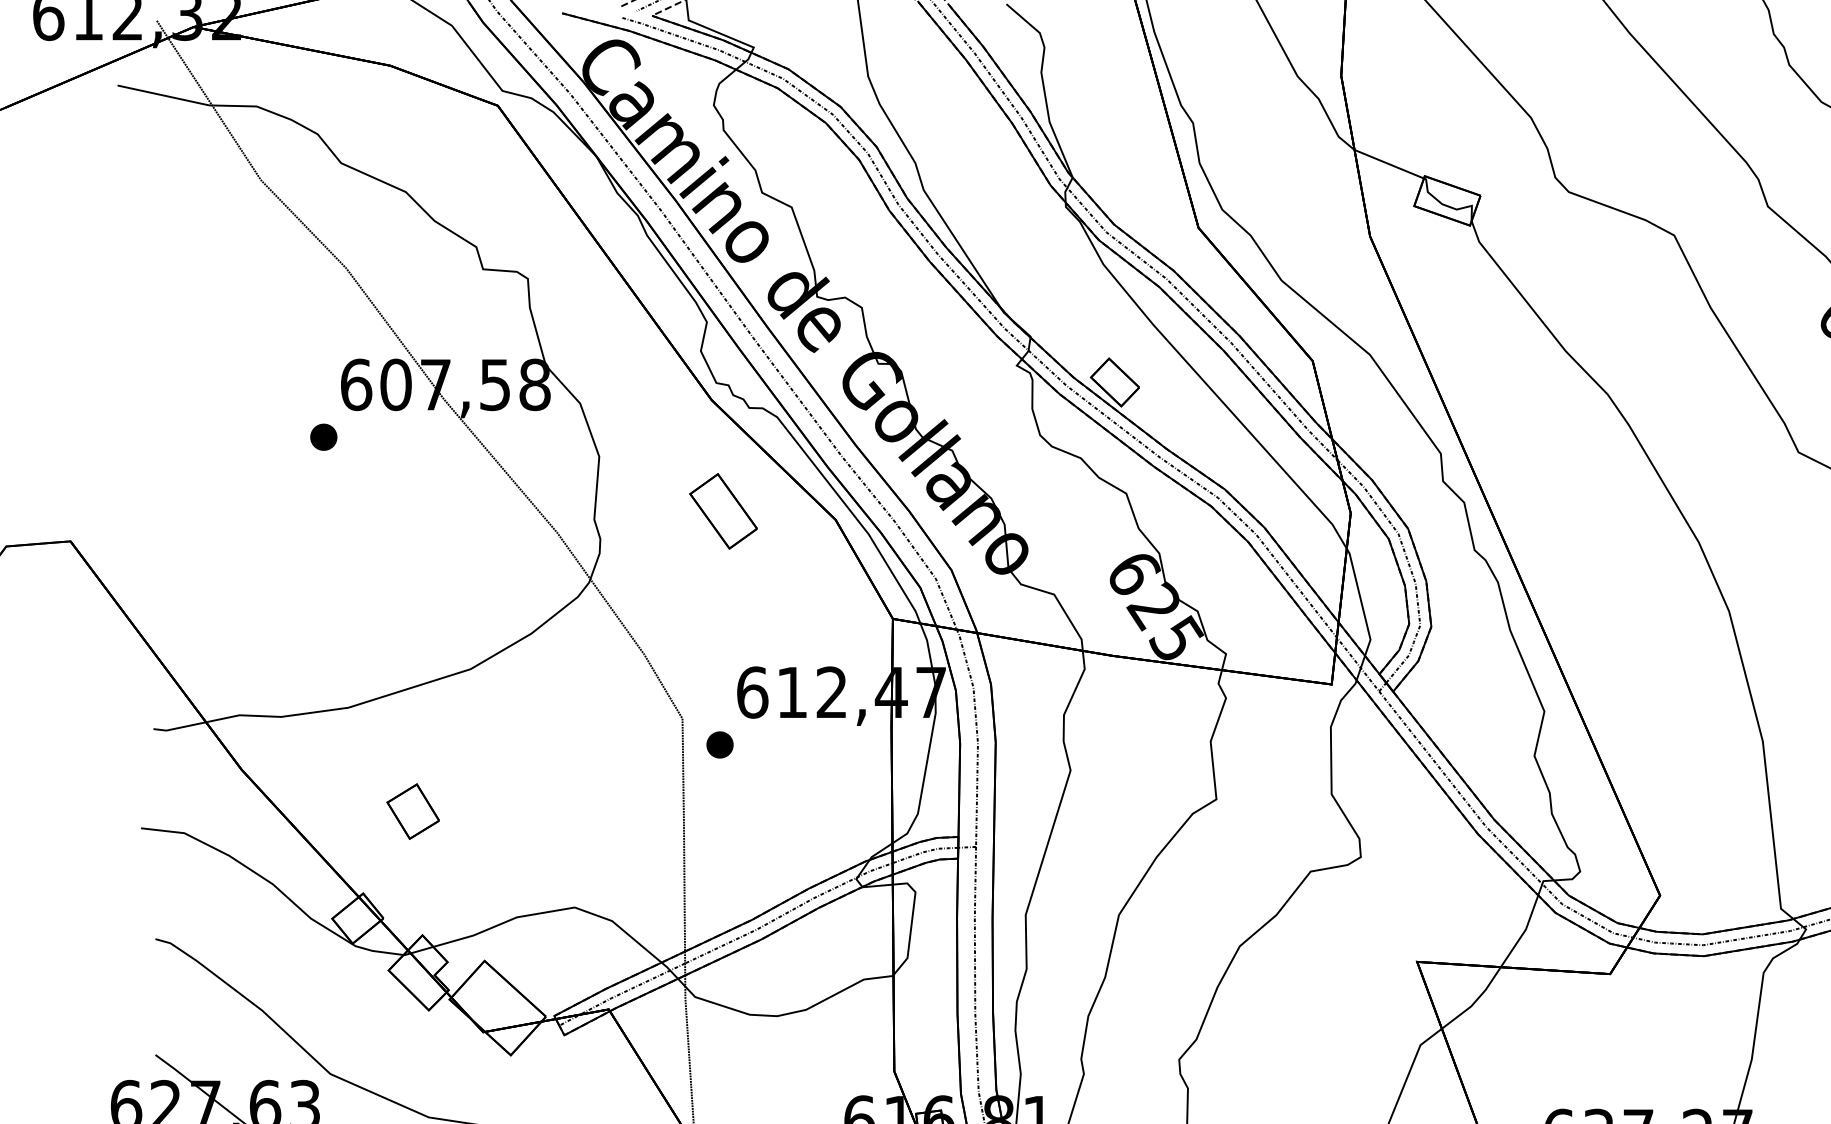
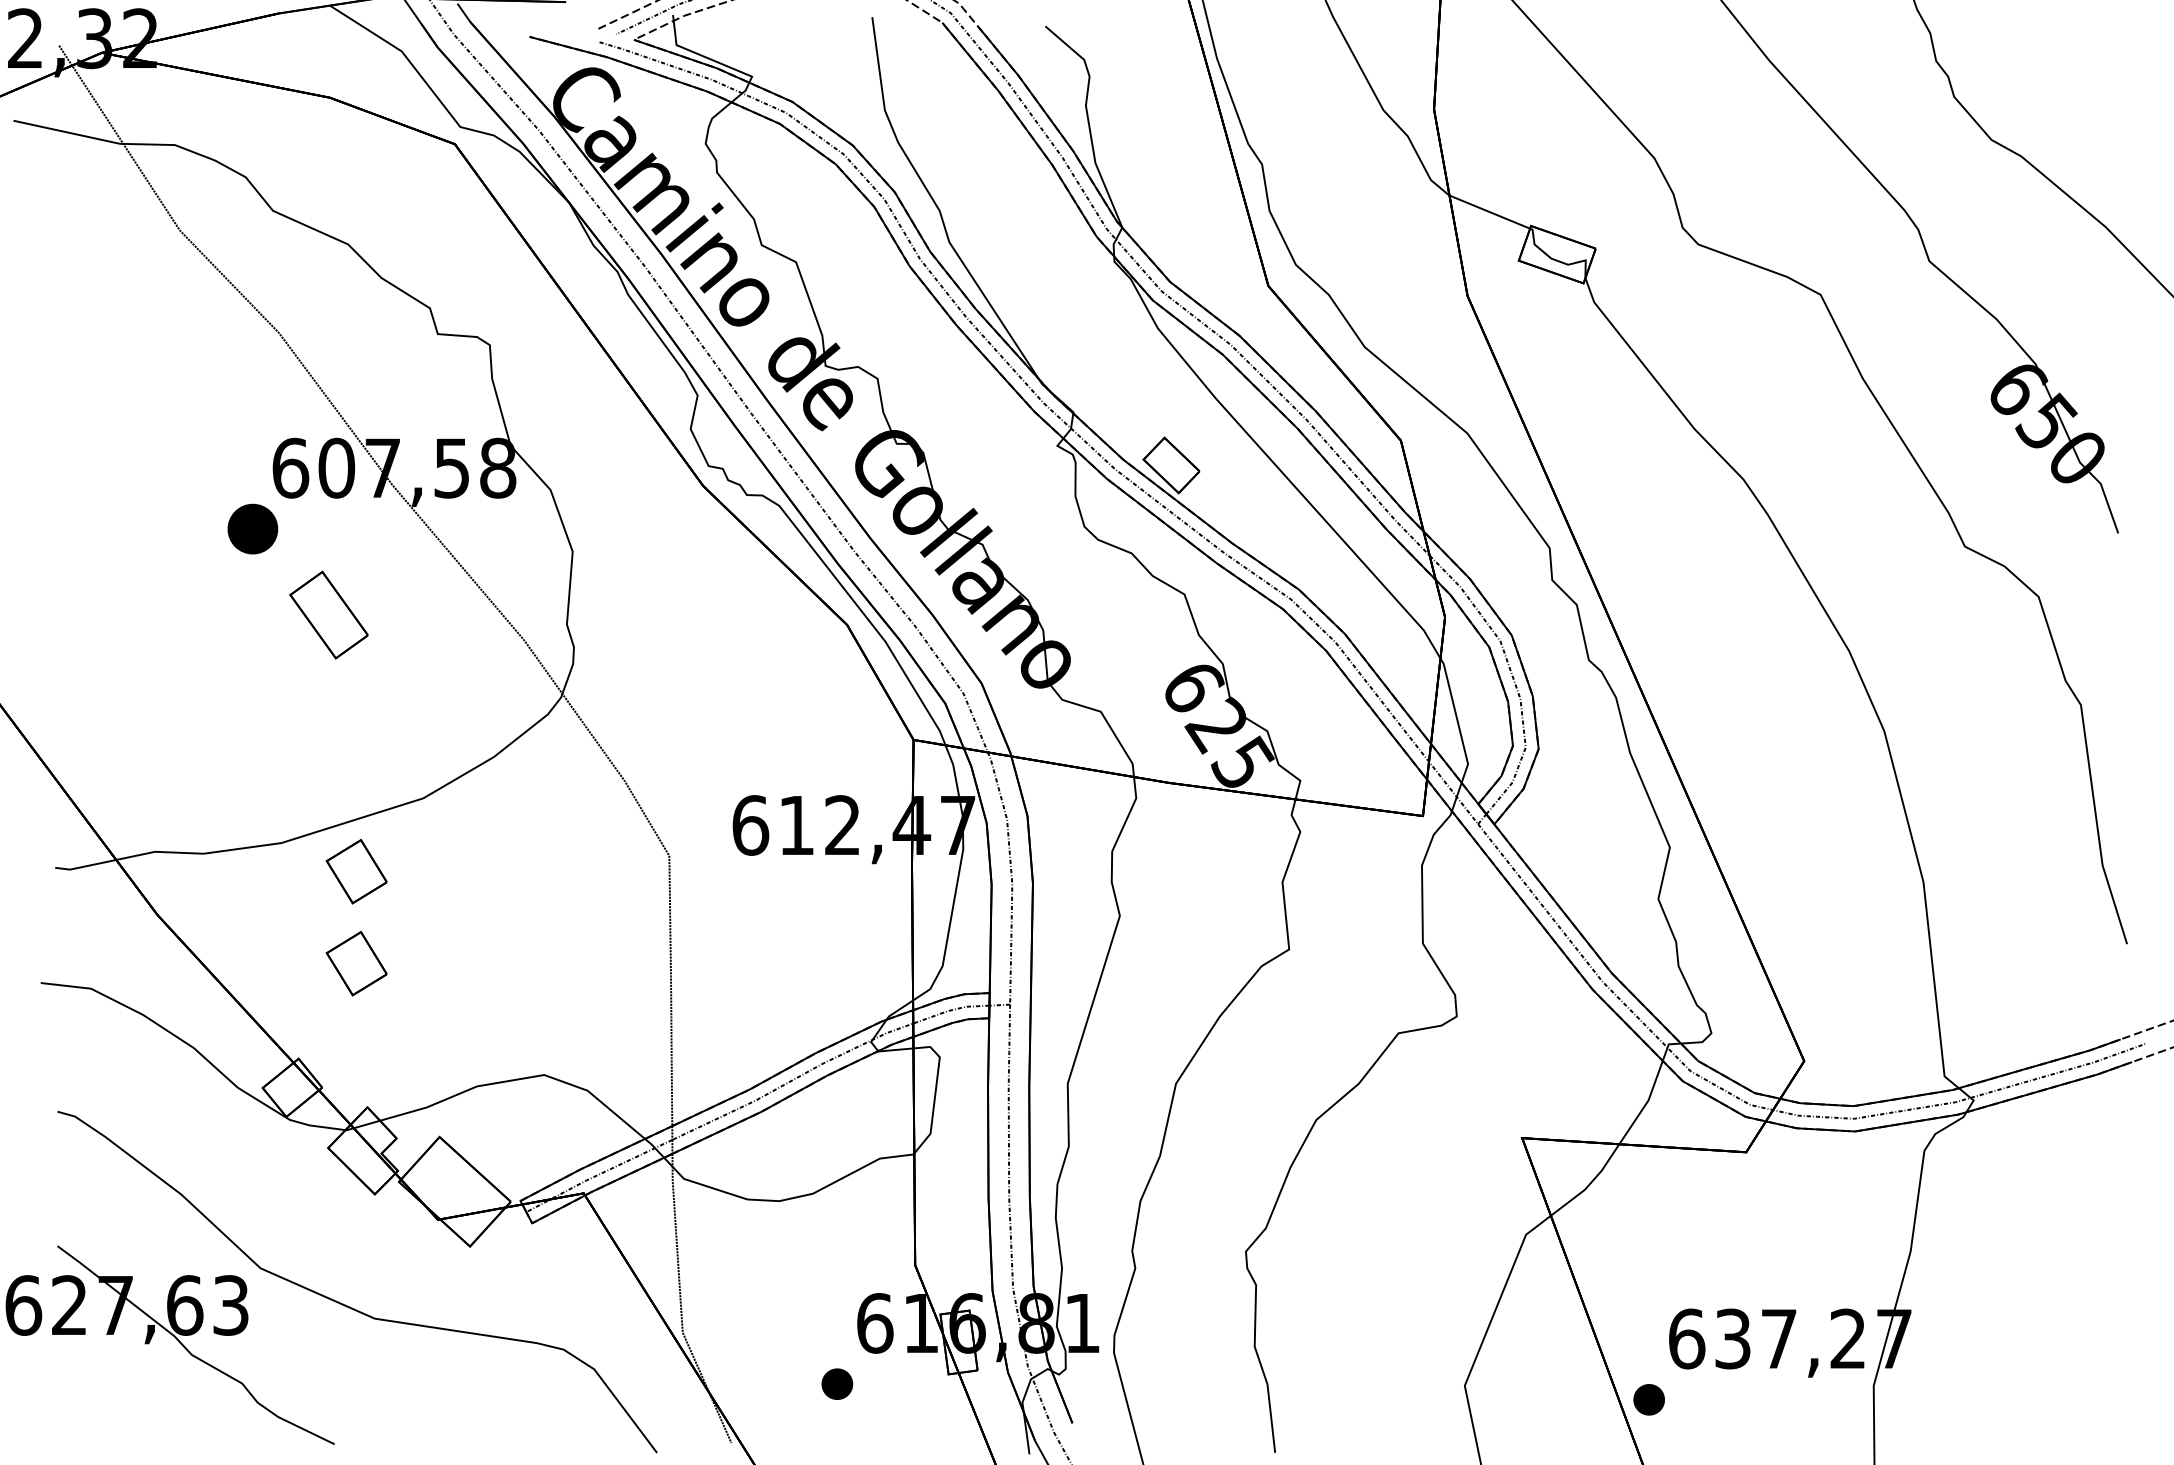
part: (323, 436) -> (252, 528), size x1.6
part: (723, 510) -> (328, 614), moved
part: (413, 732) -> (356, 871), added
part: (719, 744) -> (712, 885), removed

